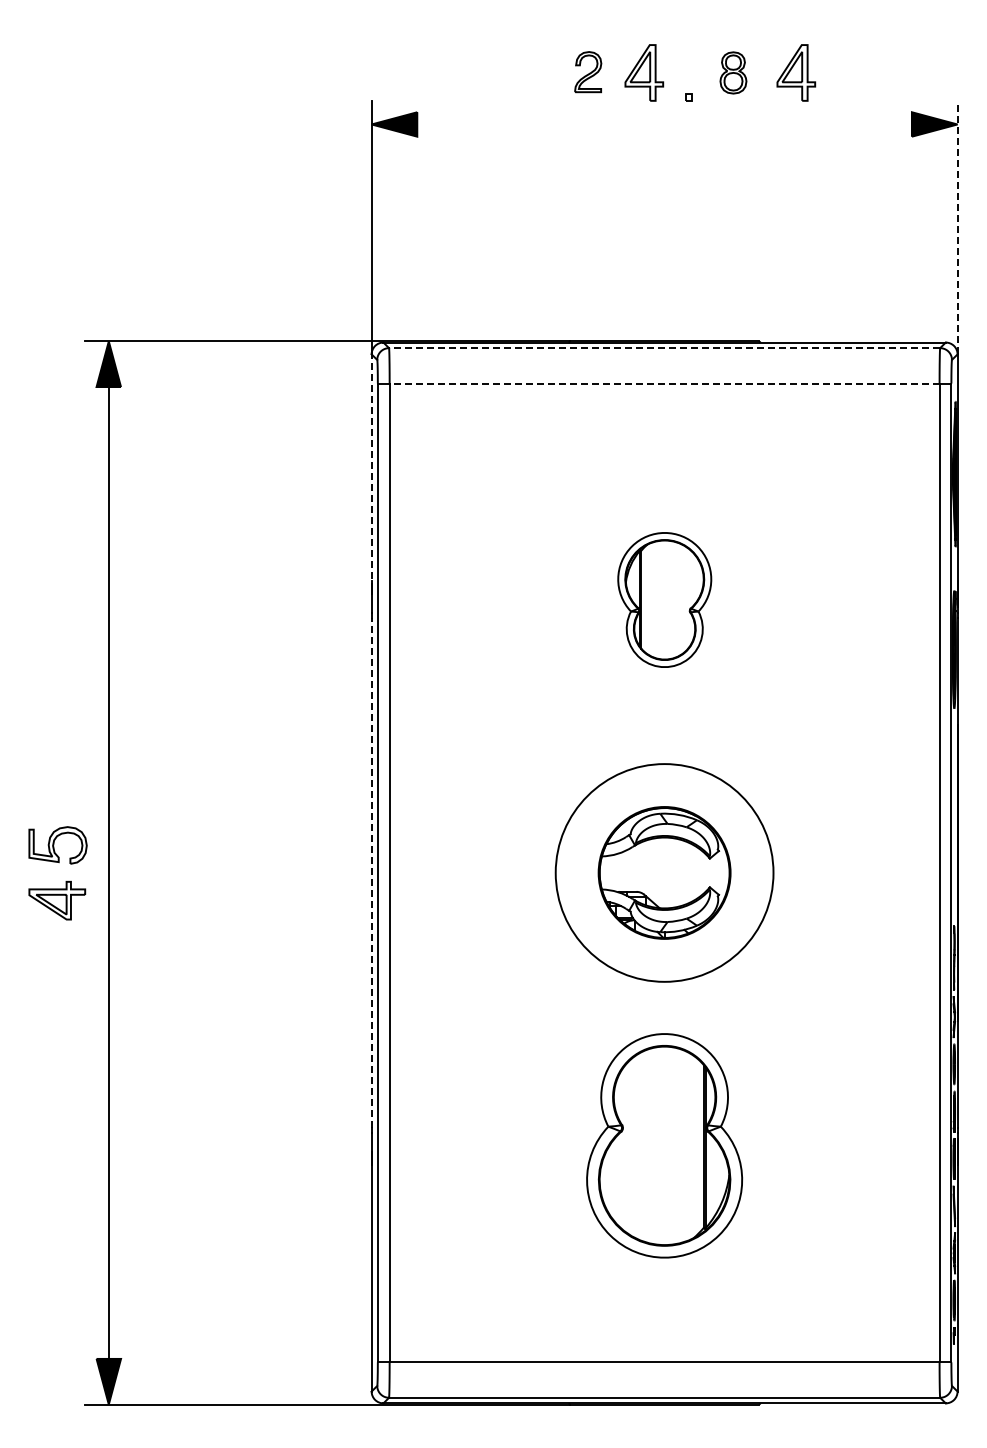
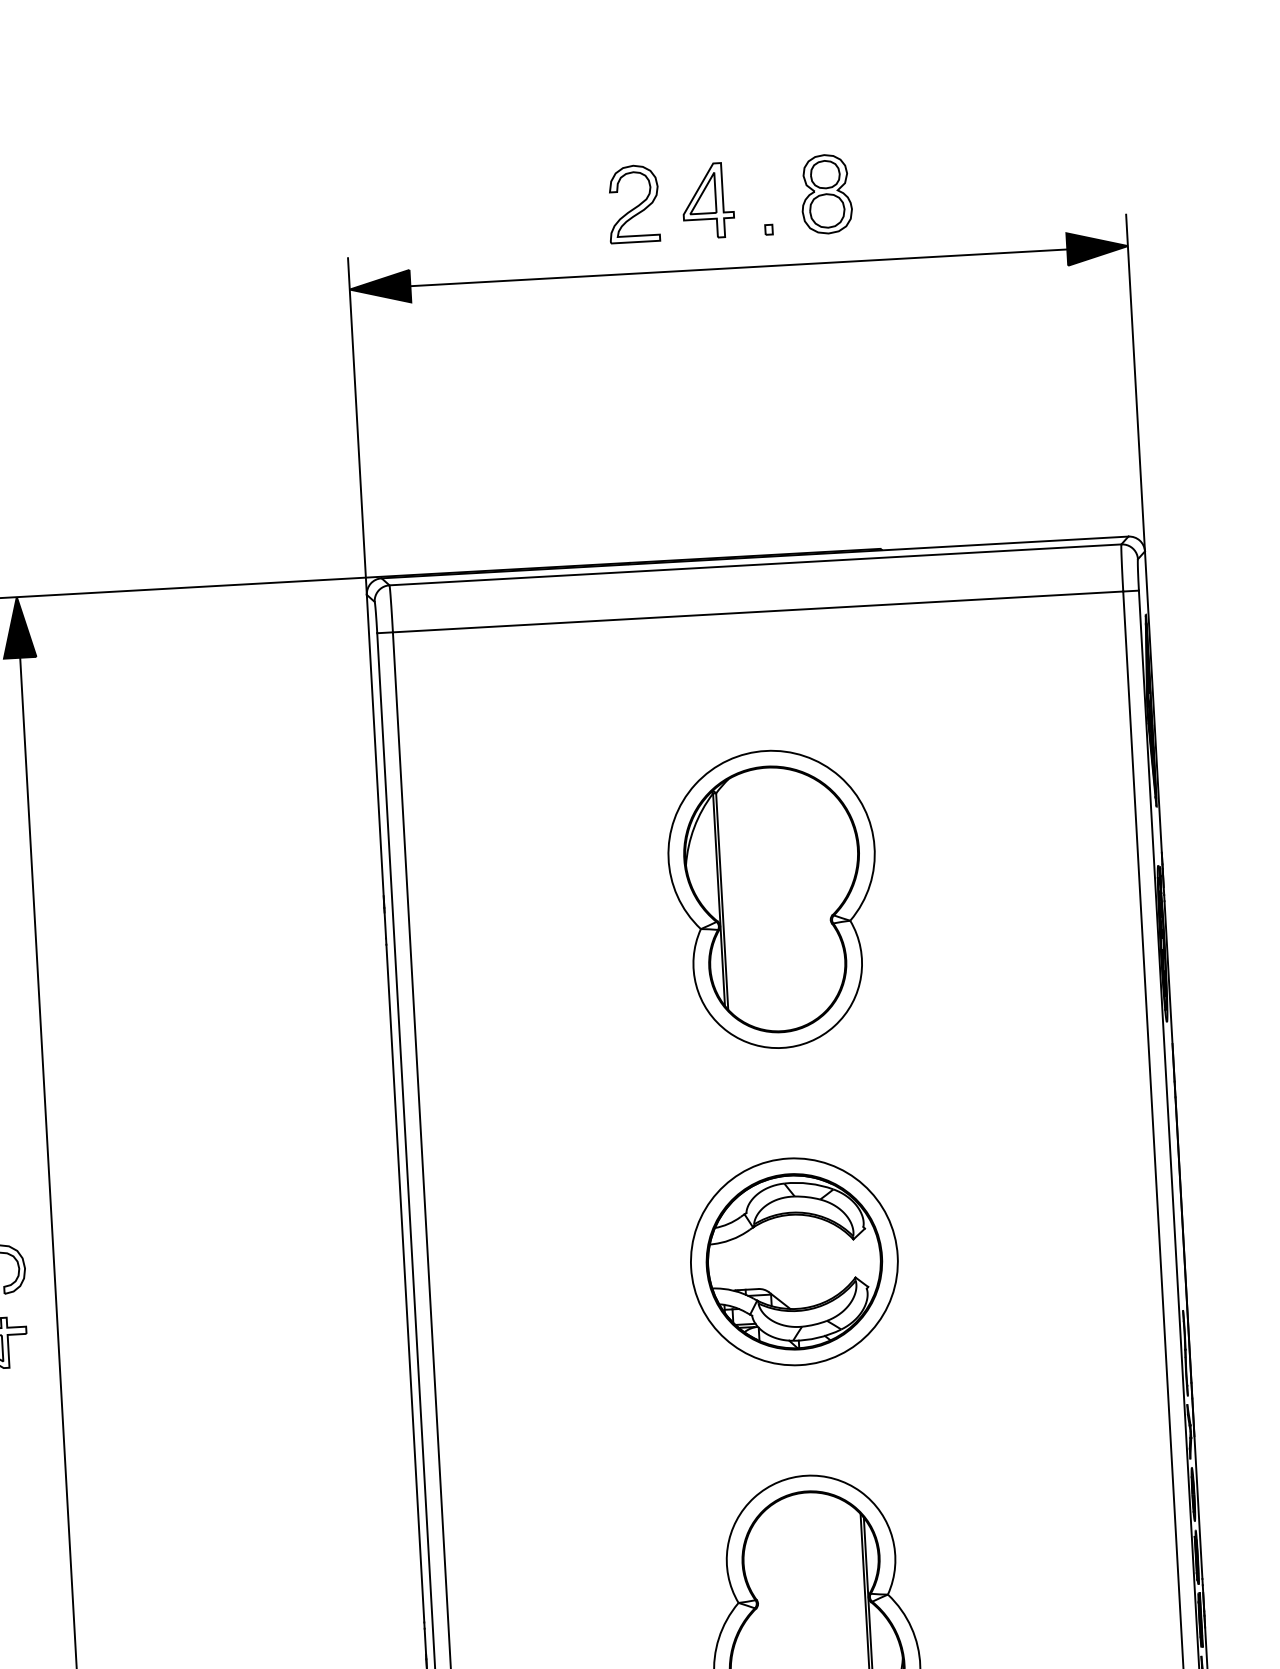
part: (587, 71) -> (632, 203), size x1.43
part: (733, 72) -> (826, 193), size x1.43
part: (796, 72) -> (910, 189), removed
line: (664, 124) -> (738, 267), added
line: (957, 227) -> (1135, 382), dashed -> solid
line: (664, 348) -> (755, 565), dashed -> solid
line: (664, 383) -> (757, 611), dashed -> solid
line: (371, 472) -> (375, 751), dashed -> solid
part: (664, 599) -> (773, 898), size x1.67
line: (371, 872) -> (405, 1282), dashed -> solid
circle: (664, 872) -> (794, 1261), size x0.71

